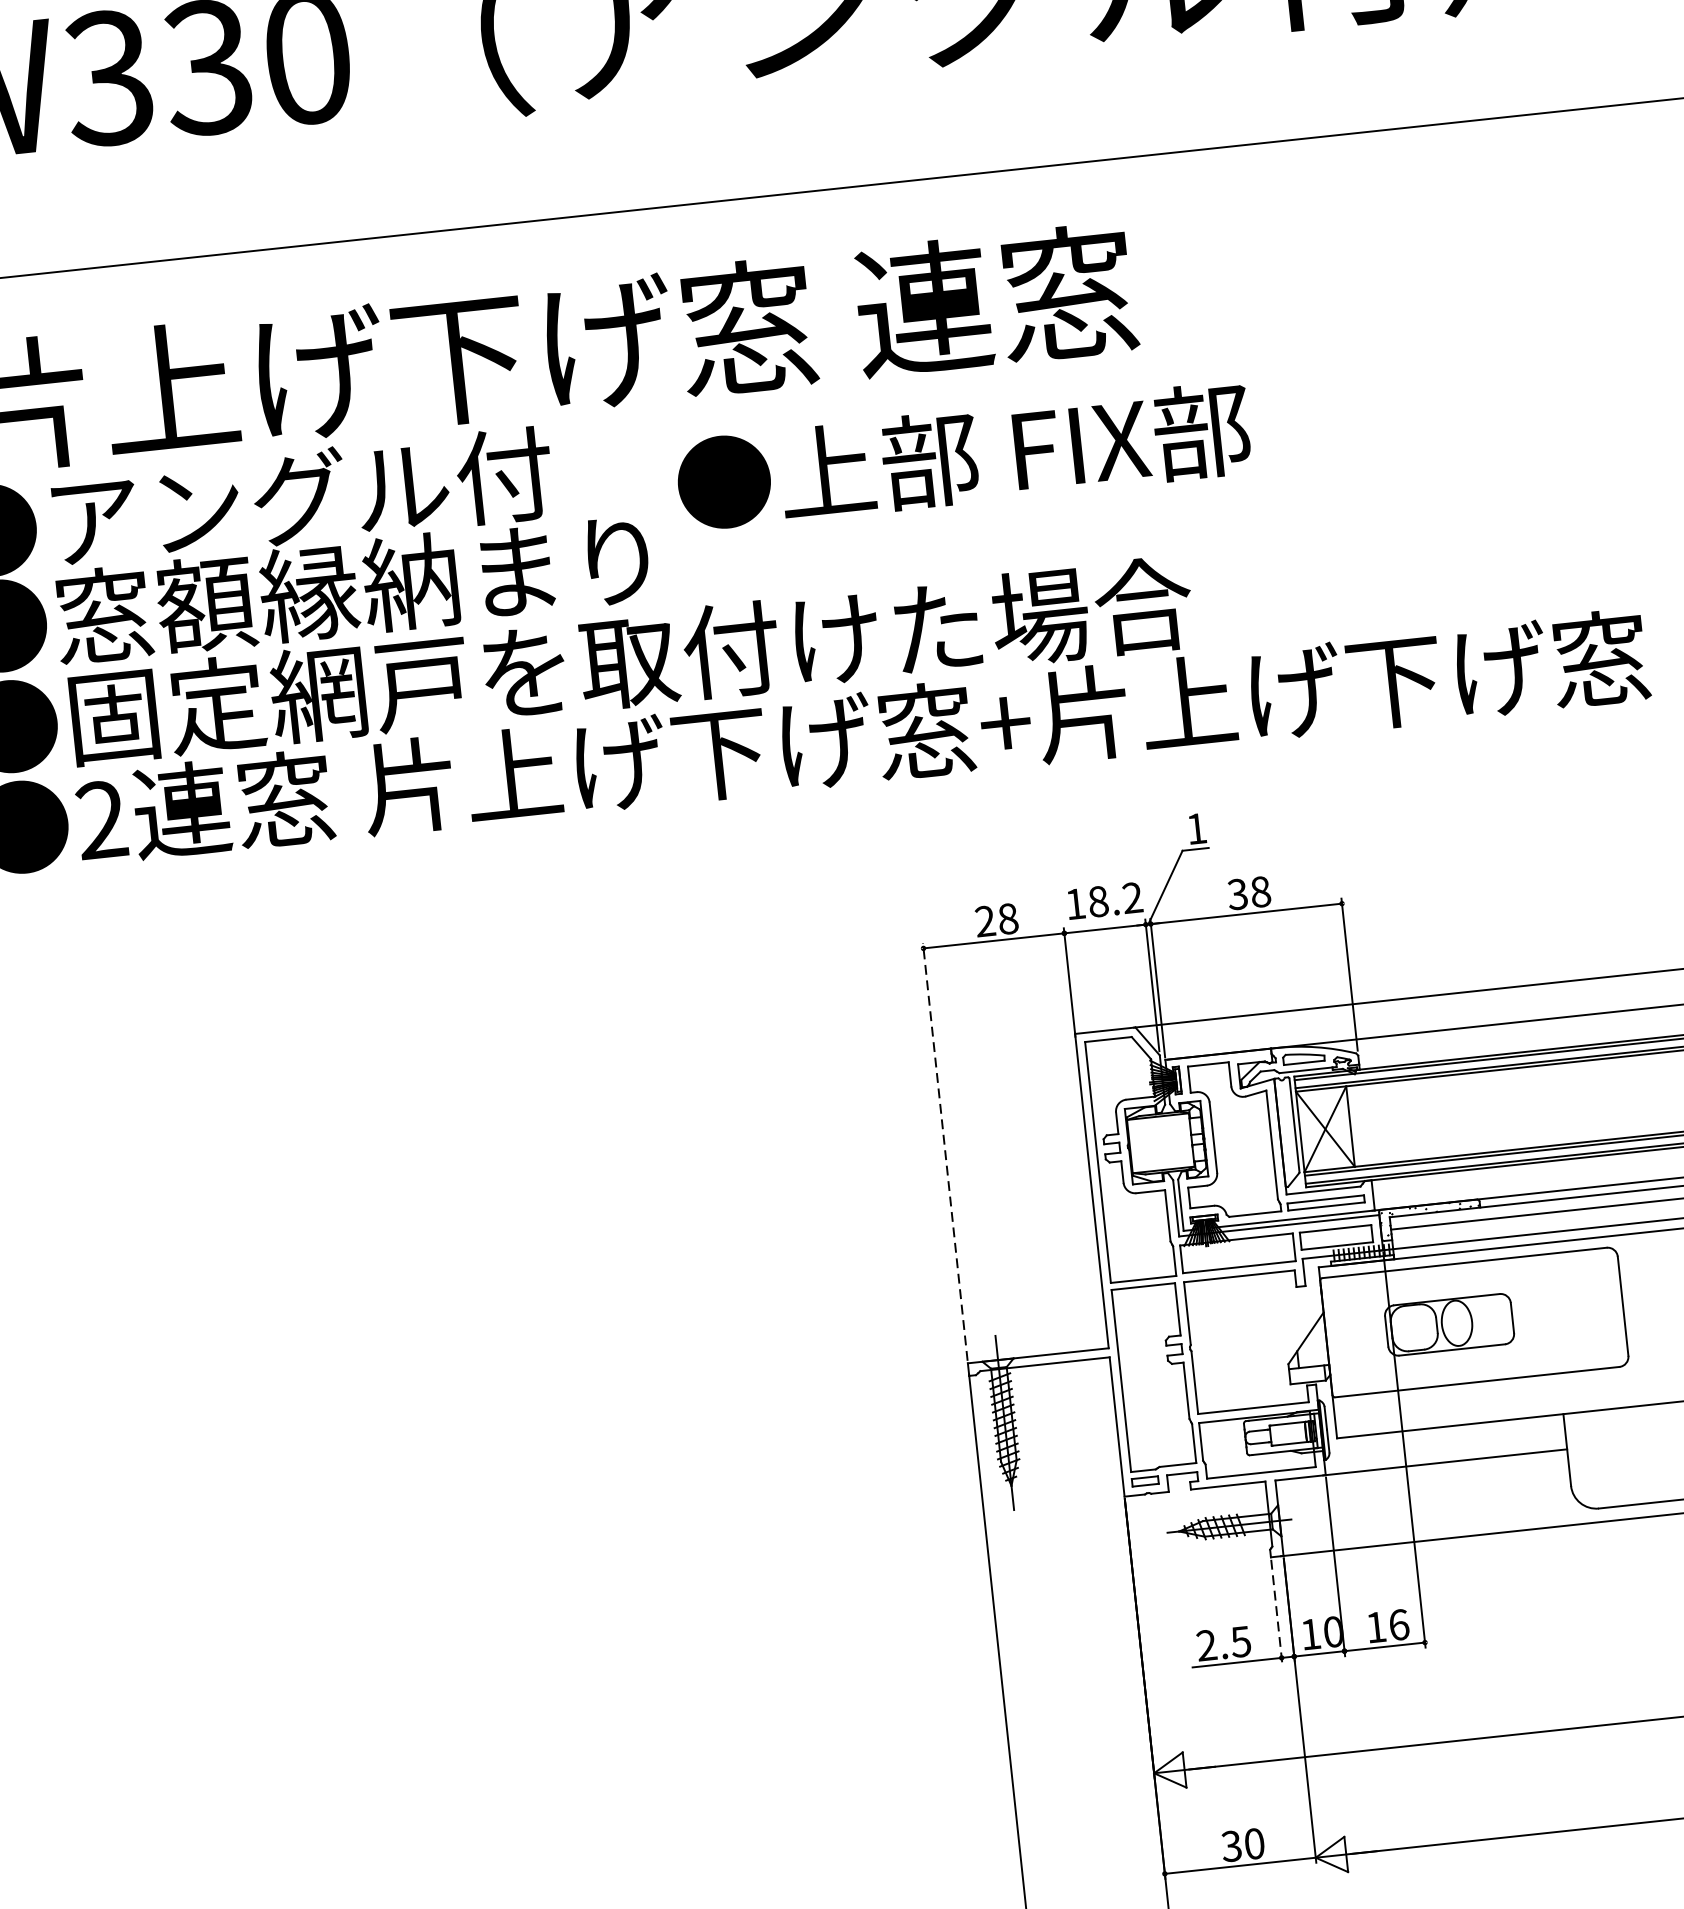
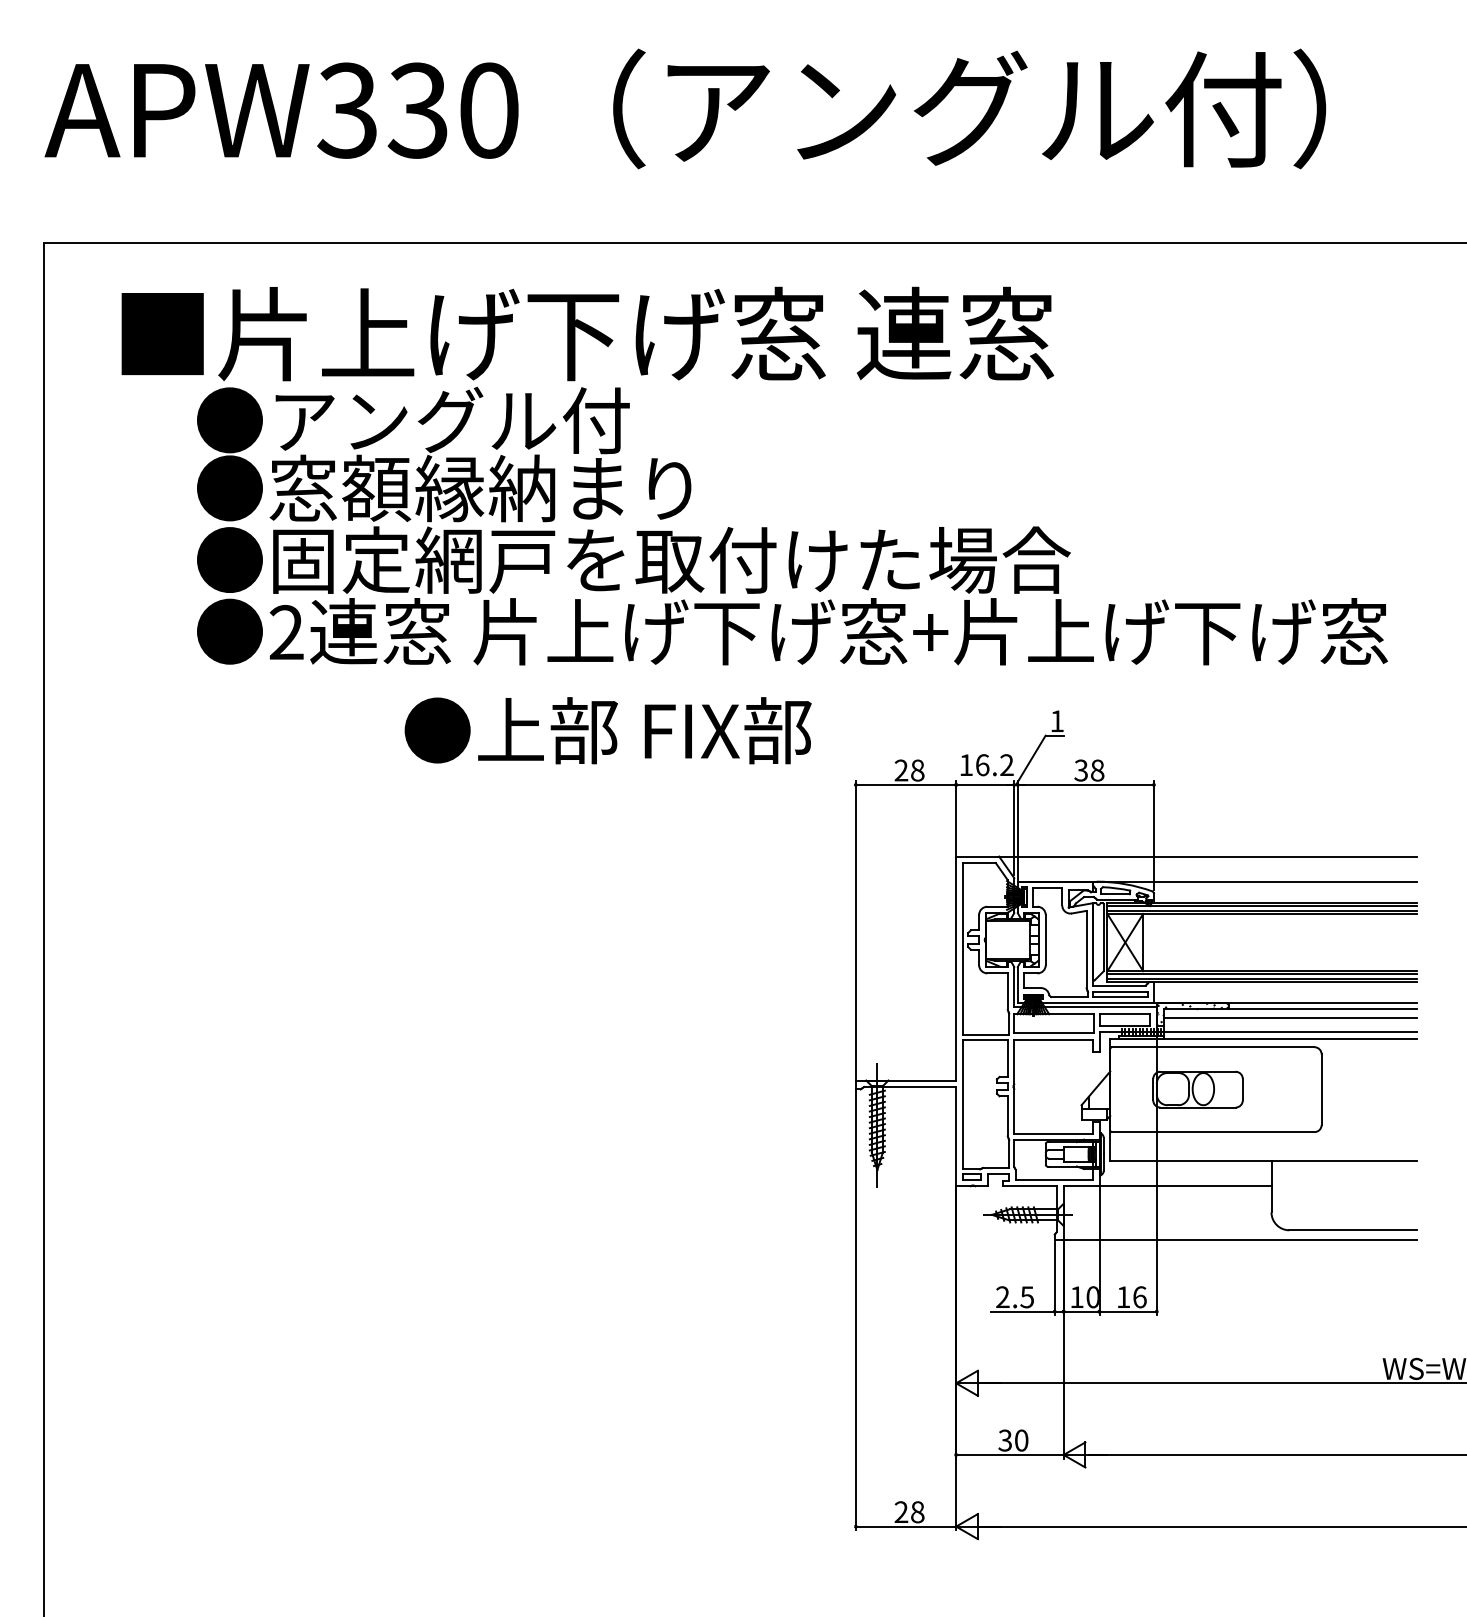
text: (962, 456) -> (607, 730), moved
text: (1098, 902) -> (982, 765), 18.2 -> 16.2
line: (944, 1152) -> (855, 930), dashed -> solid
line: (1276, 1611) -> (1054, 1278), dashed -> solid

